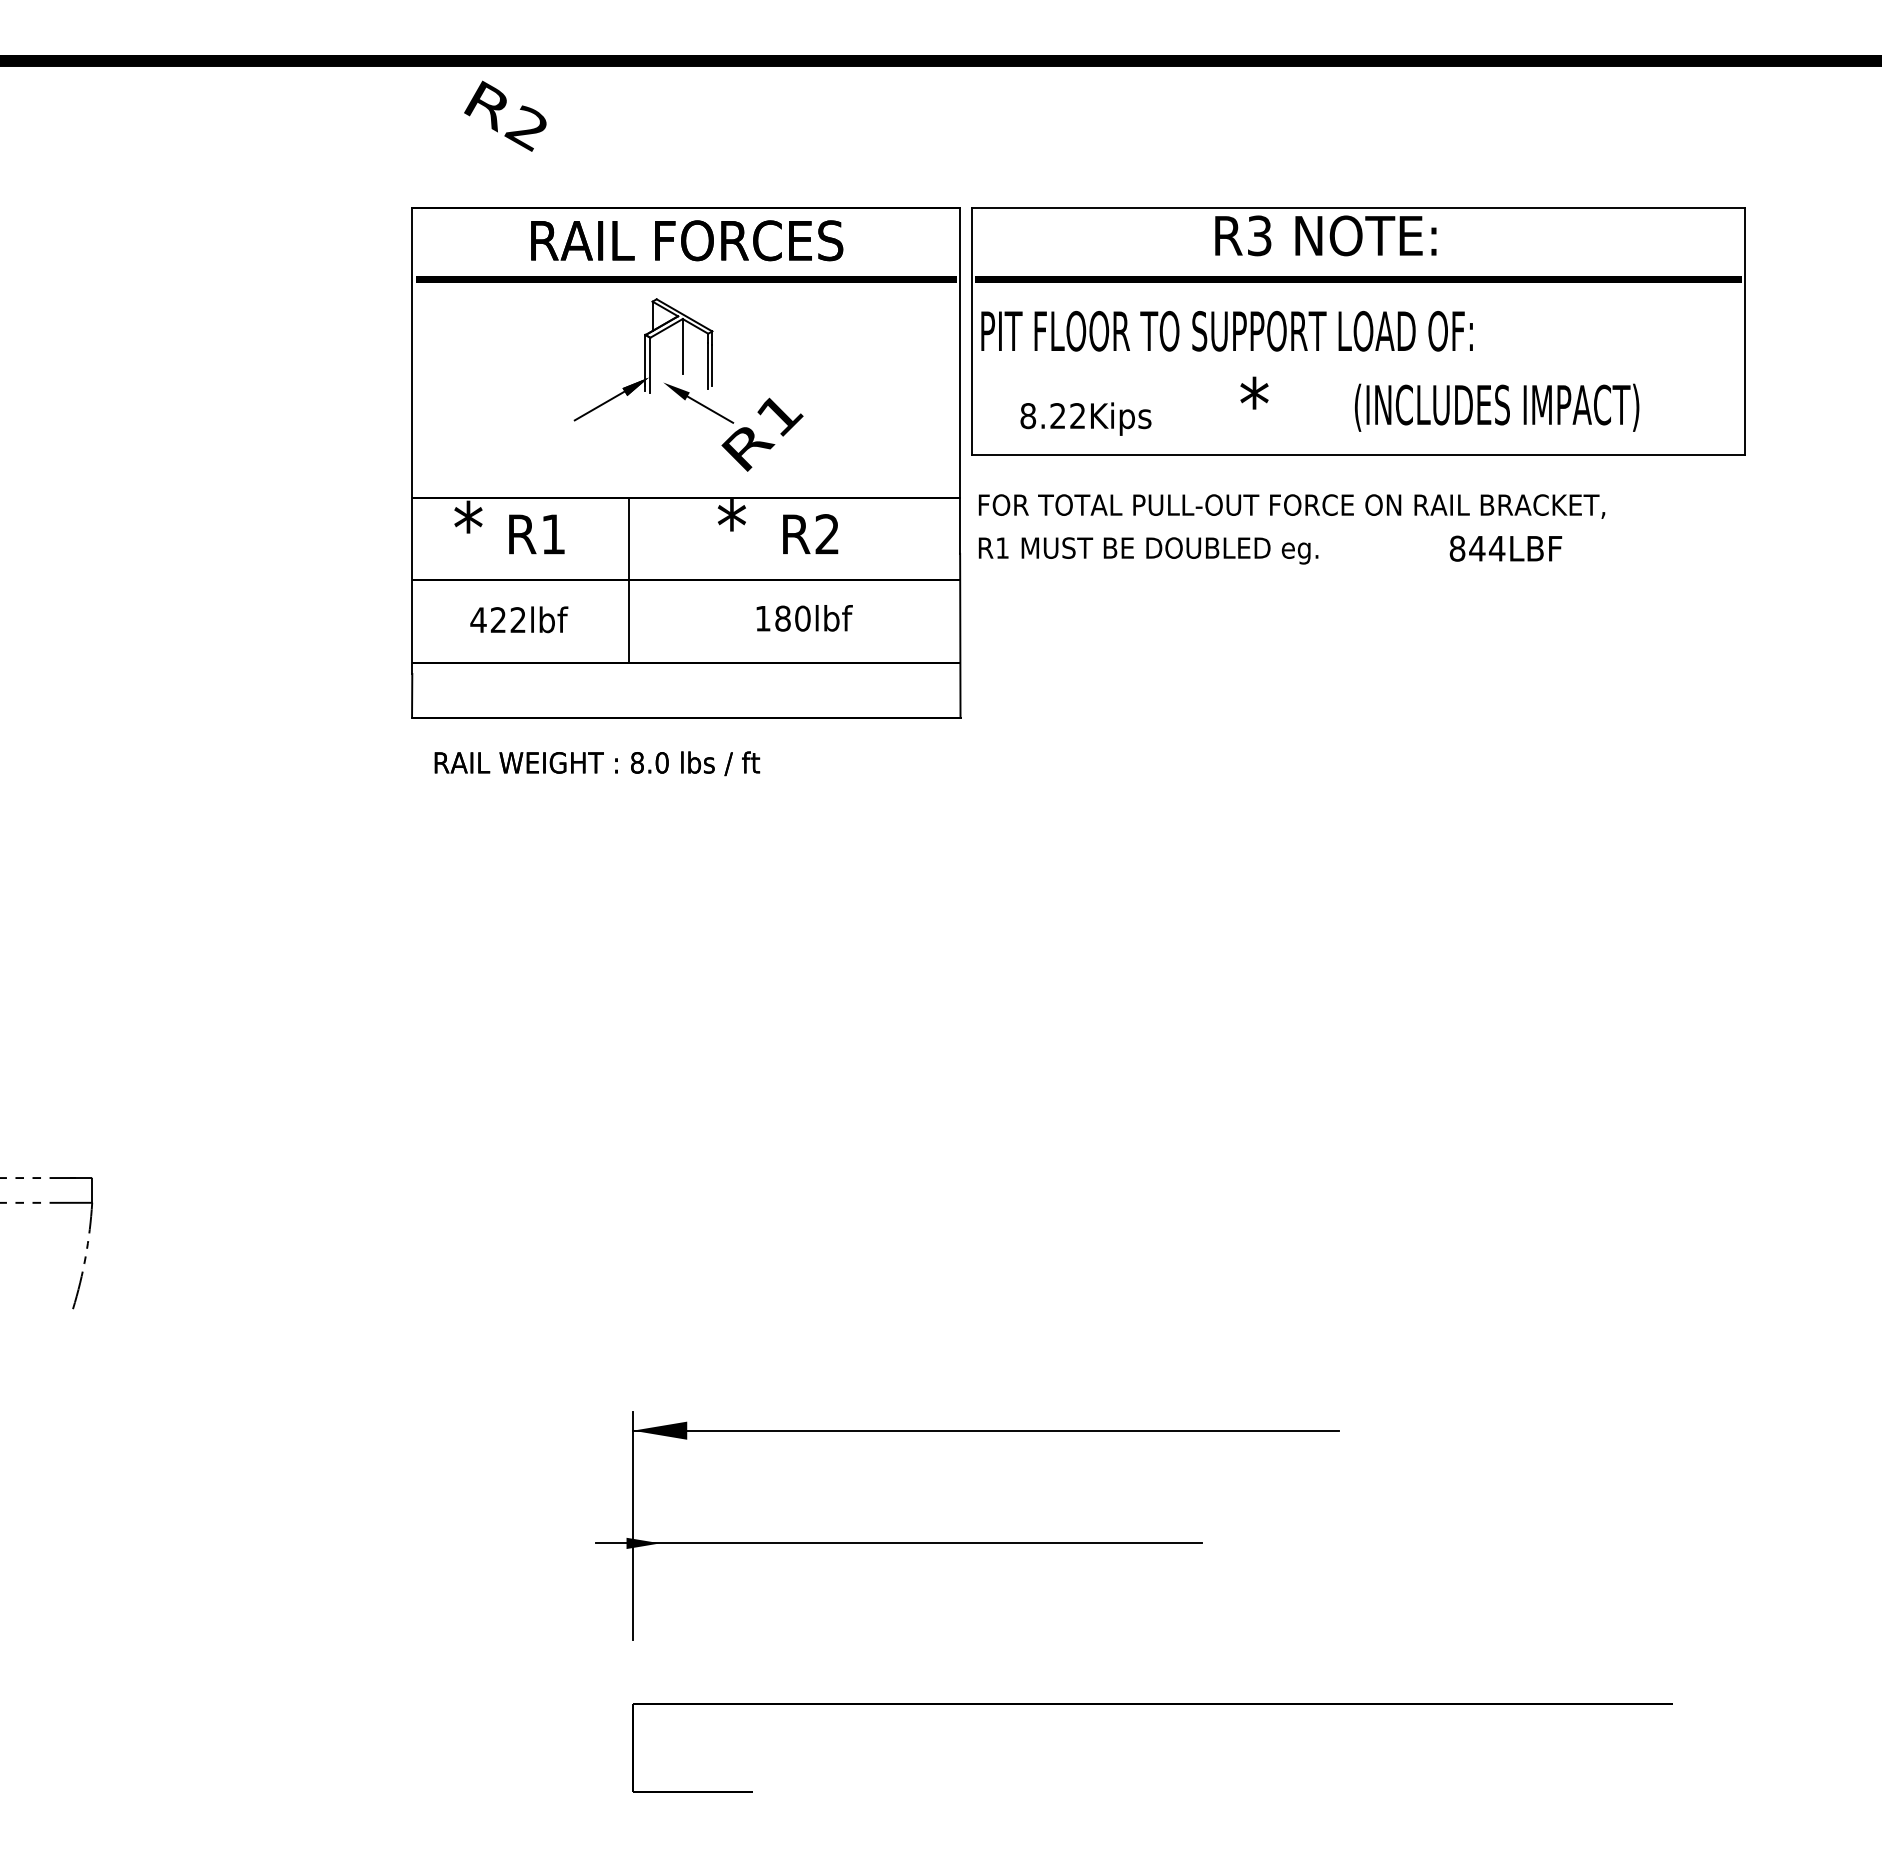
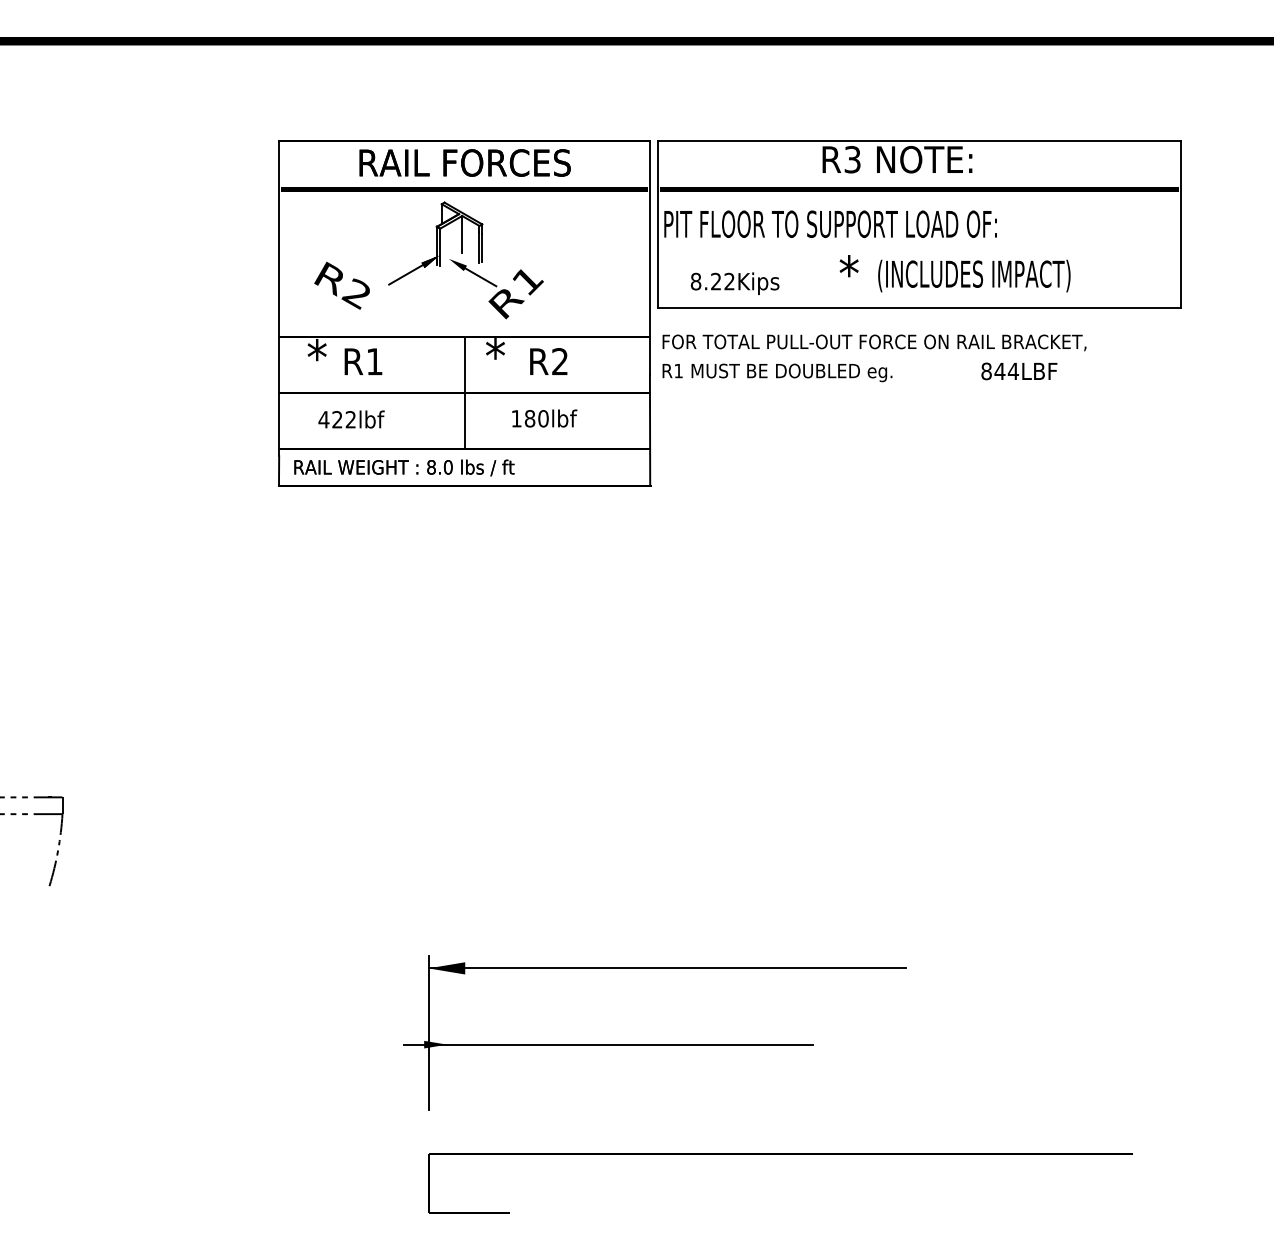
text: (504, 115) -> (341, 285), moved
text: (1497, 406) -> (974, 275), moved
line: (628, 579) -> (464, 392), moved
text: (597, 763) -> (404, 467), moved

